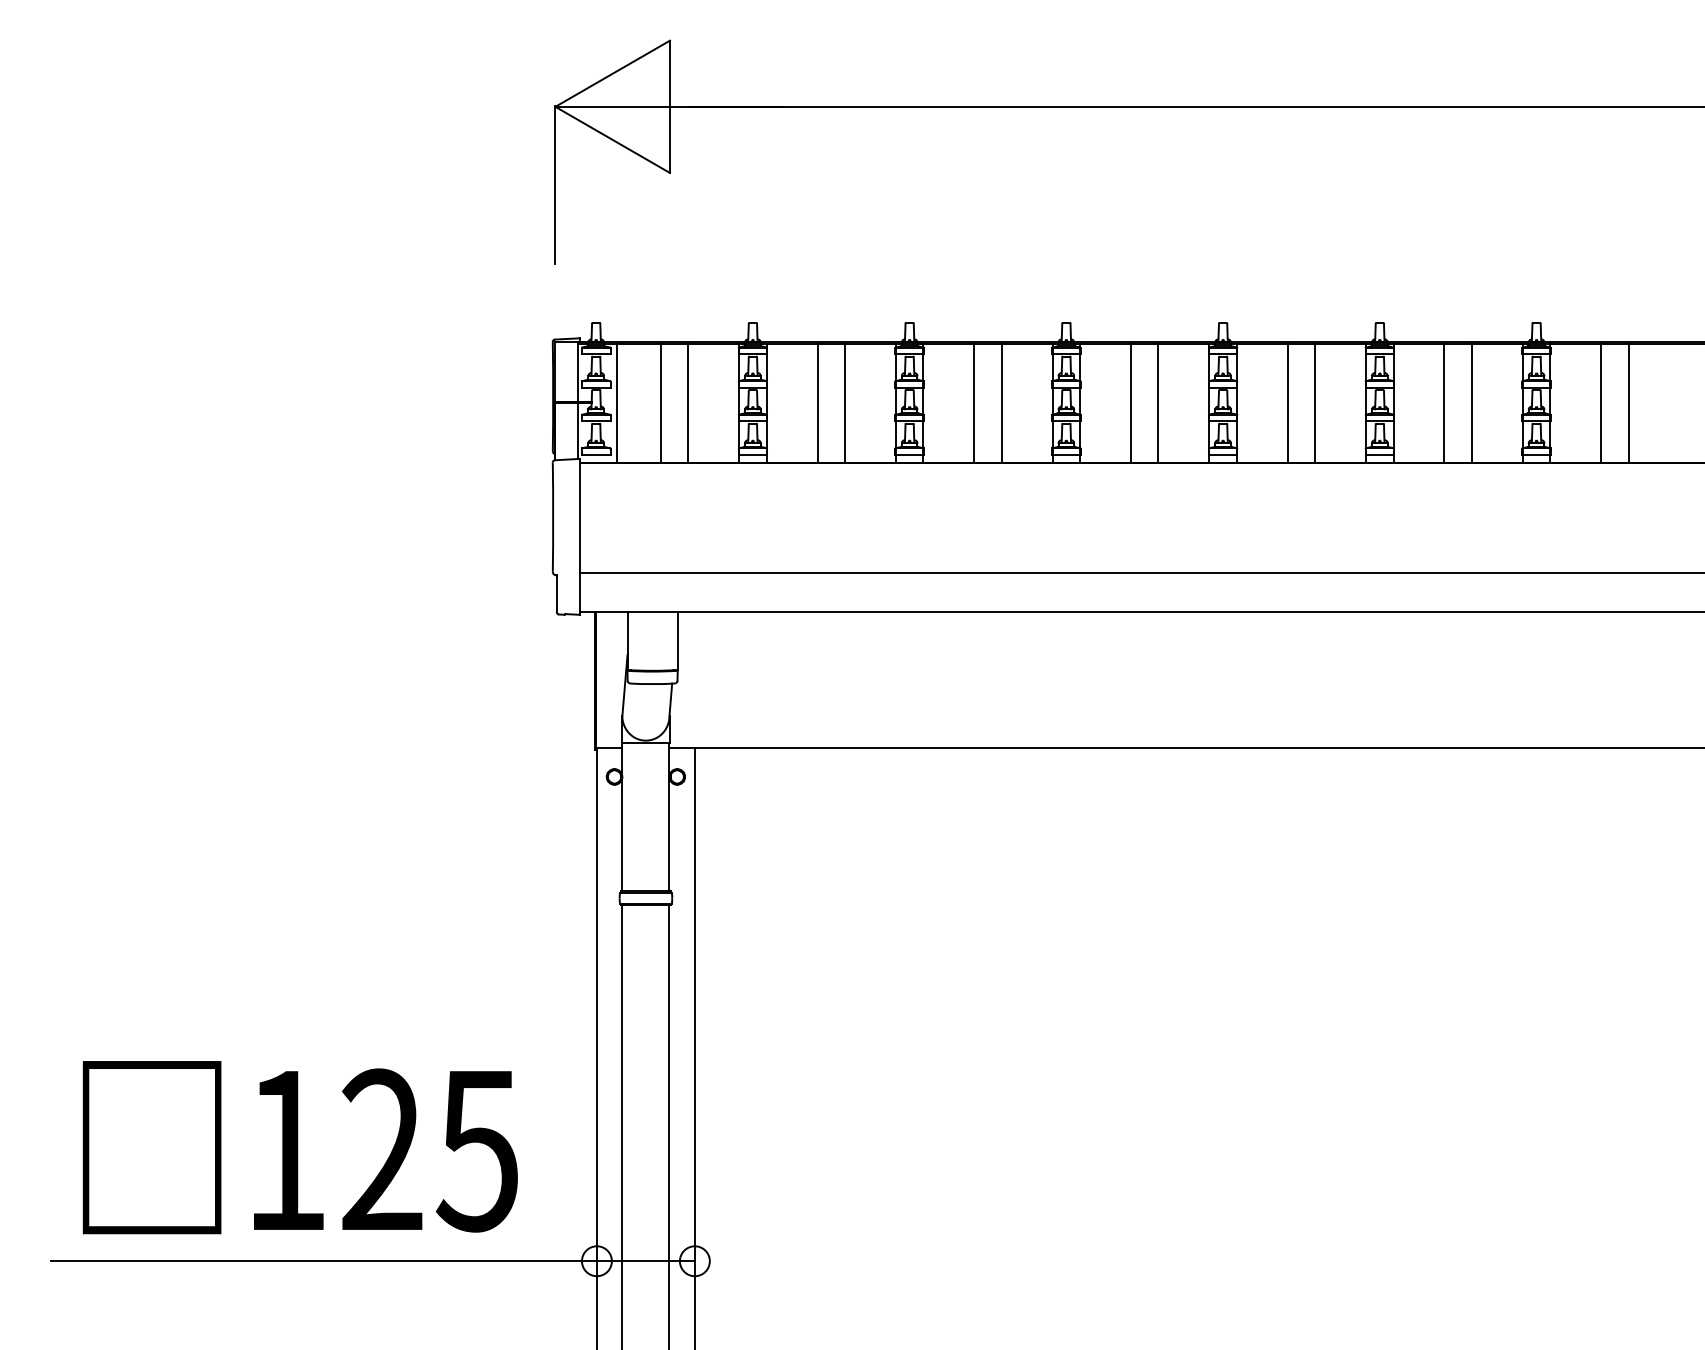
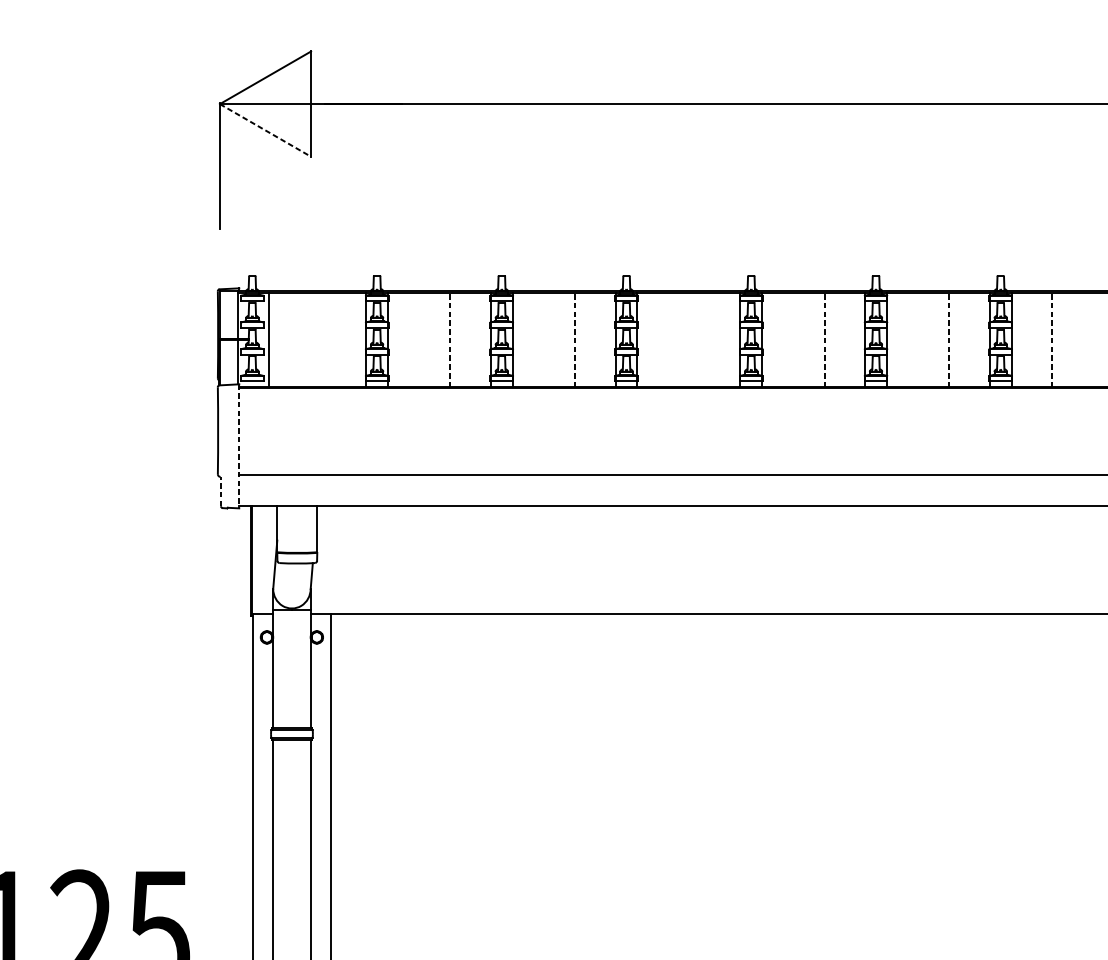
line: (613, 140) -> (266, 130), solid -> dashed
line: (660, 402) -> (303, 339), removed
line: (688, 402) -> (325, 339), removed
line: (817, 402) -> (428, 339), removed
line: (844, 402) -> (449, 339), solid -> dashed
line: (974, 402) -> (553, 339), removed
line: (1001, 402) -> (574, 339), solid -> dashed
line: (1131, 402) -> (678, 339), removed
line: (1158, 402) -> (699, 339), removed
line: (1287, 402) -> (802, 339), removed
line: (1315, 402) -> (824, 339), solid -> dashed
line: (1444, 402) -> (927, 339), removed
line: (1471, 402) -> (948, 339), solid -> dashed
line: (1601, 402) -> (1052, 339), solid -> dashed
line: (1628, 402) -> (1073, 339), removed
line: (579, 536) -> (239, 446), solid -> dashed
line: (556, 593) -> (220, 491), solid -> dashed

